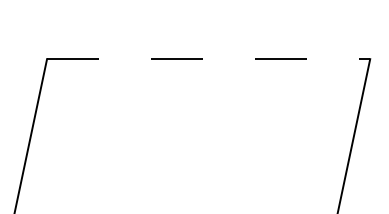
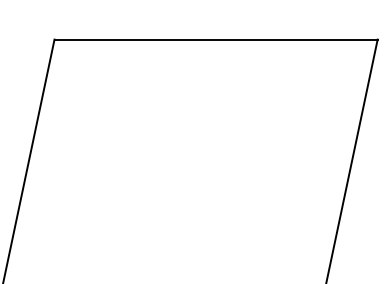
line: (209, 59) -> (216, 39), dashed -> solid

